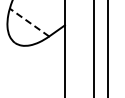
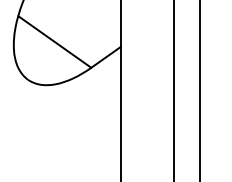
line: (29, 22) -> (54, 41), dashed -> solid

